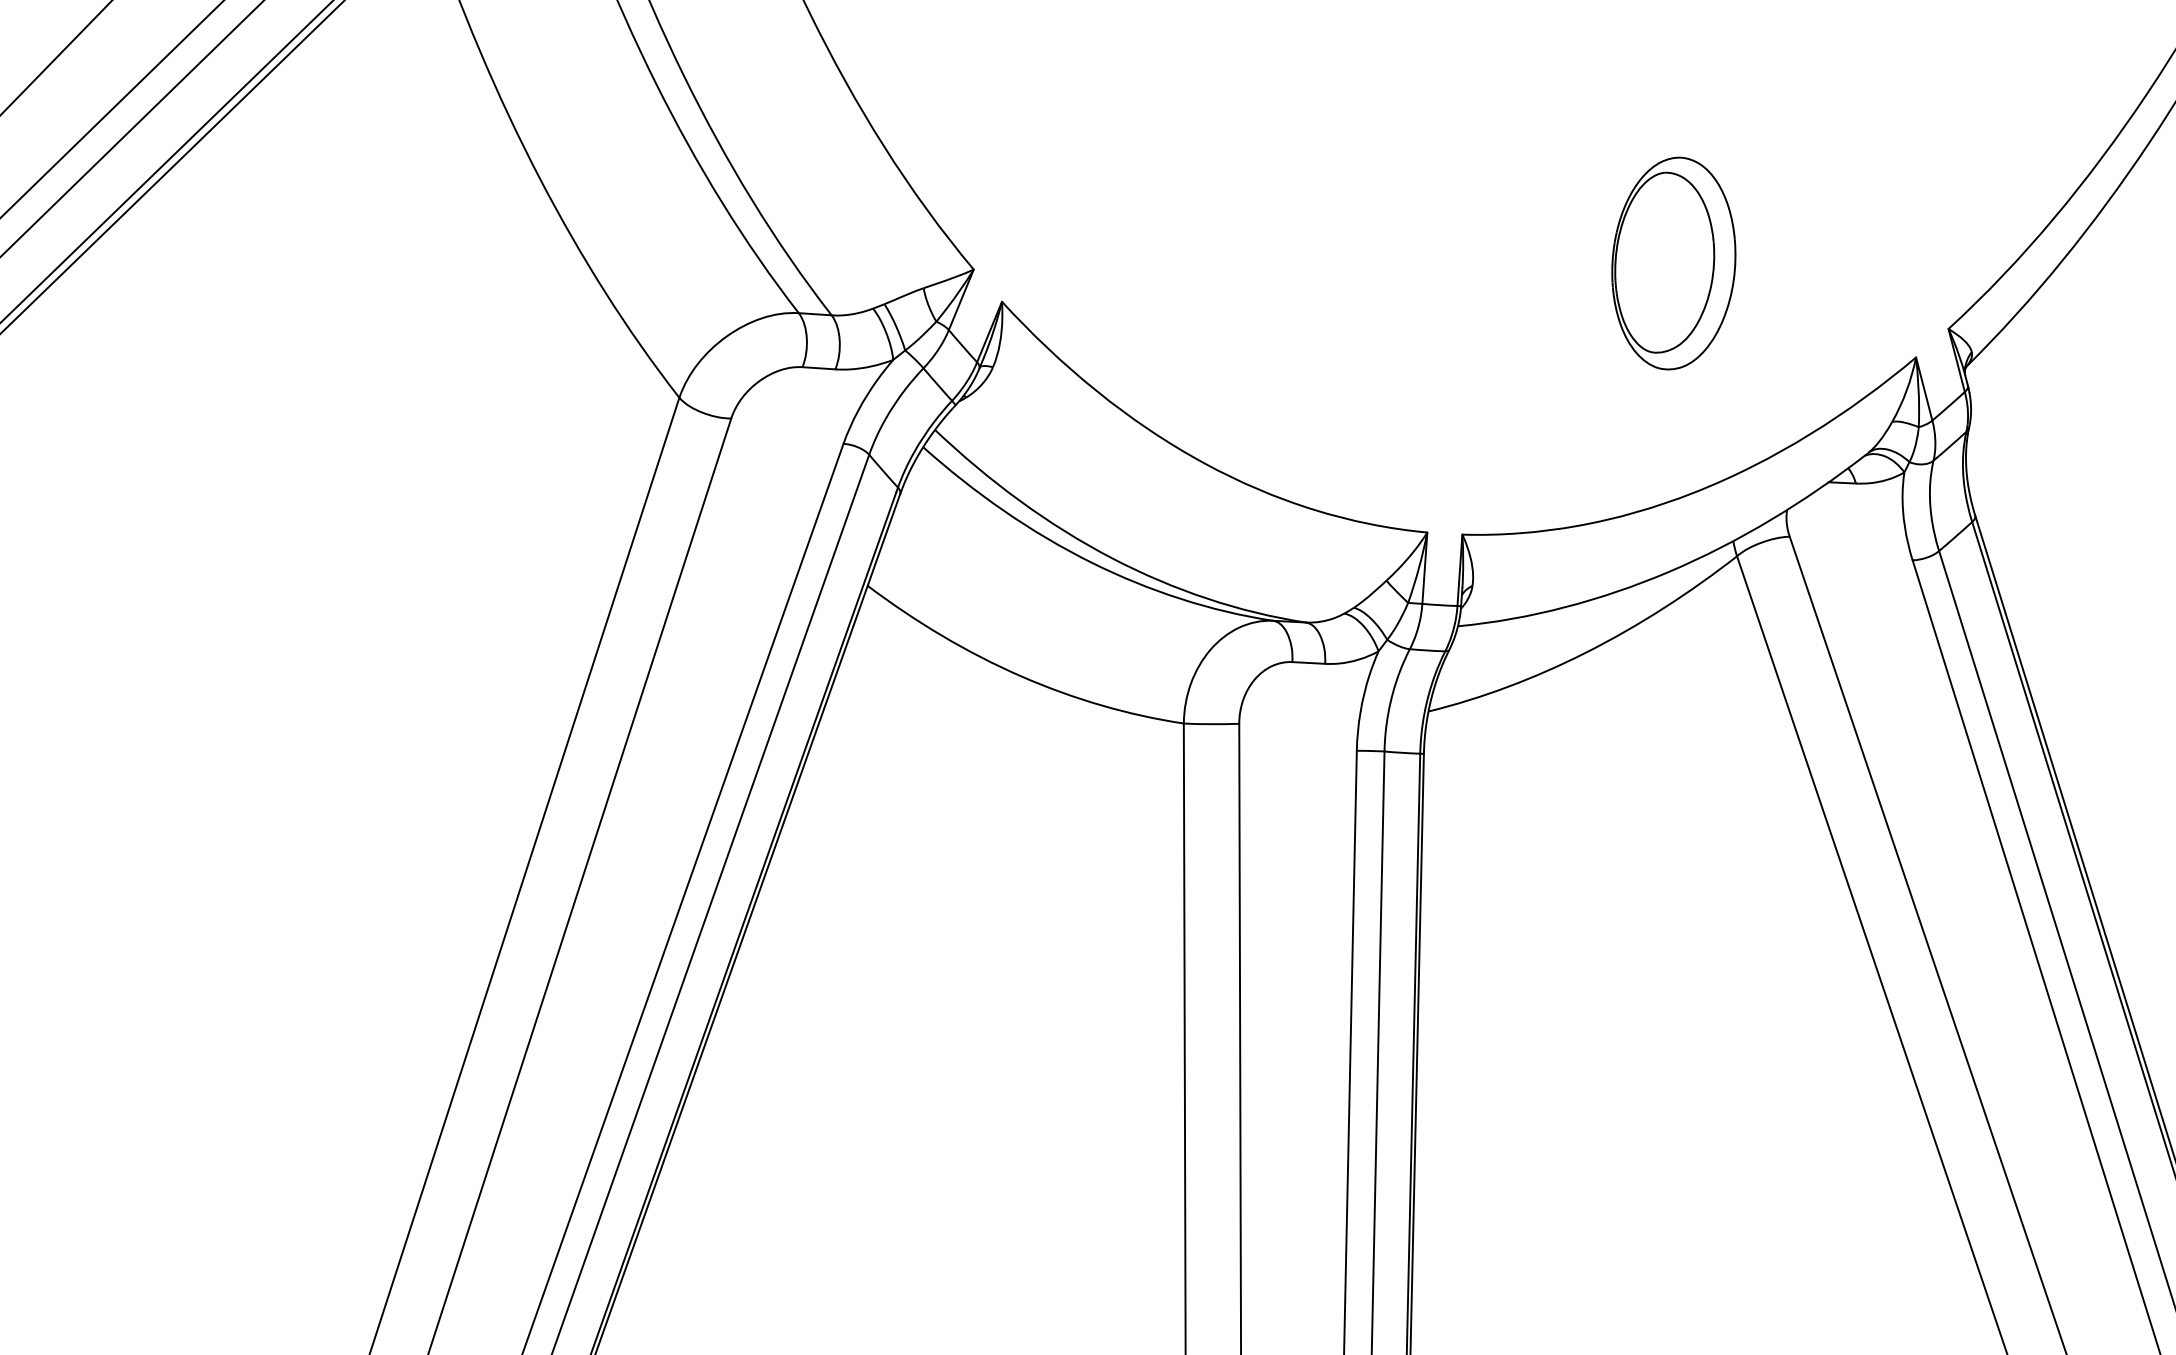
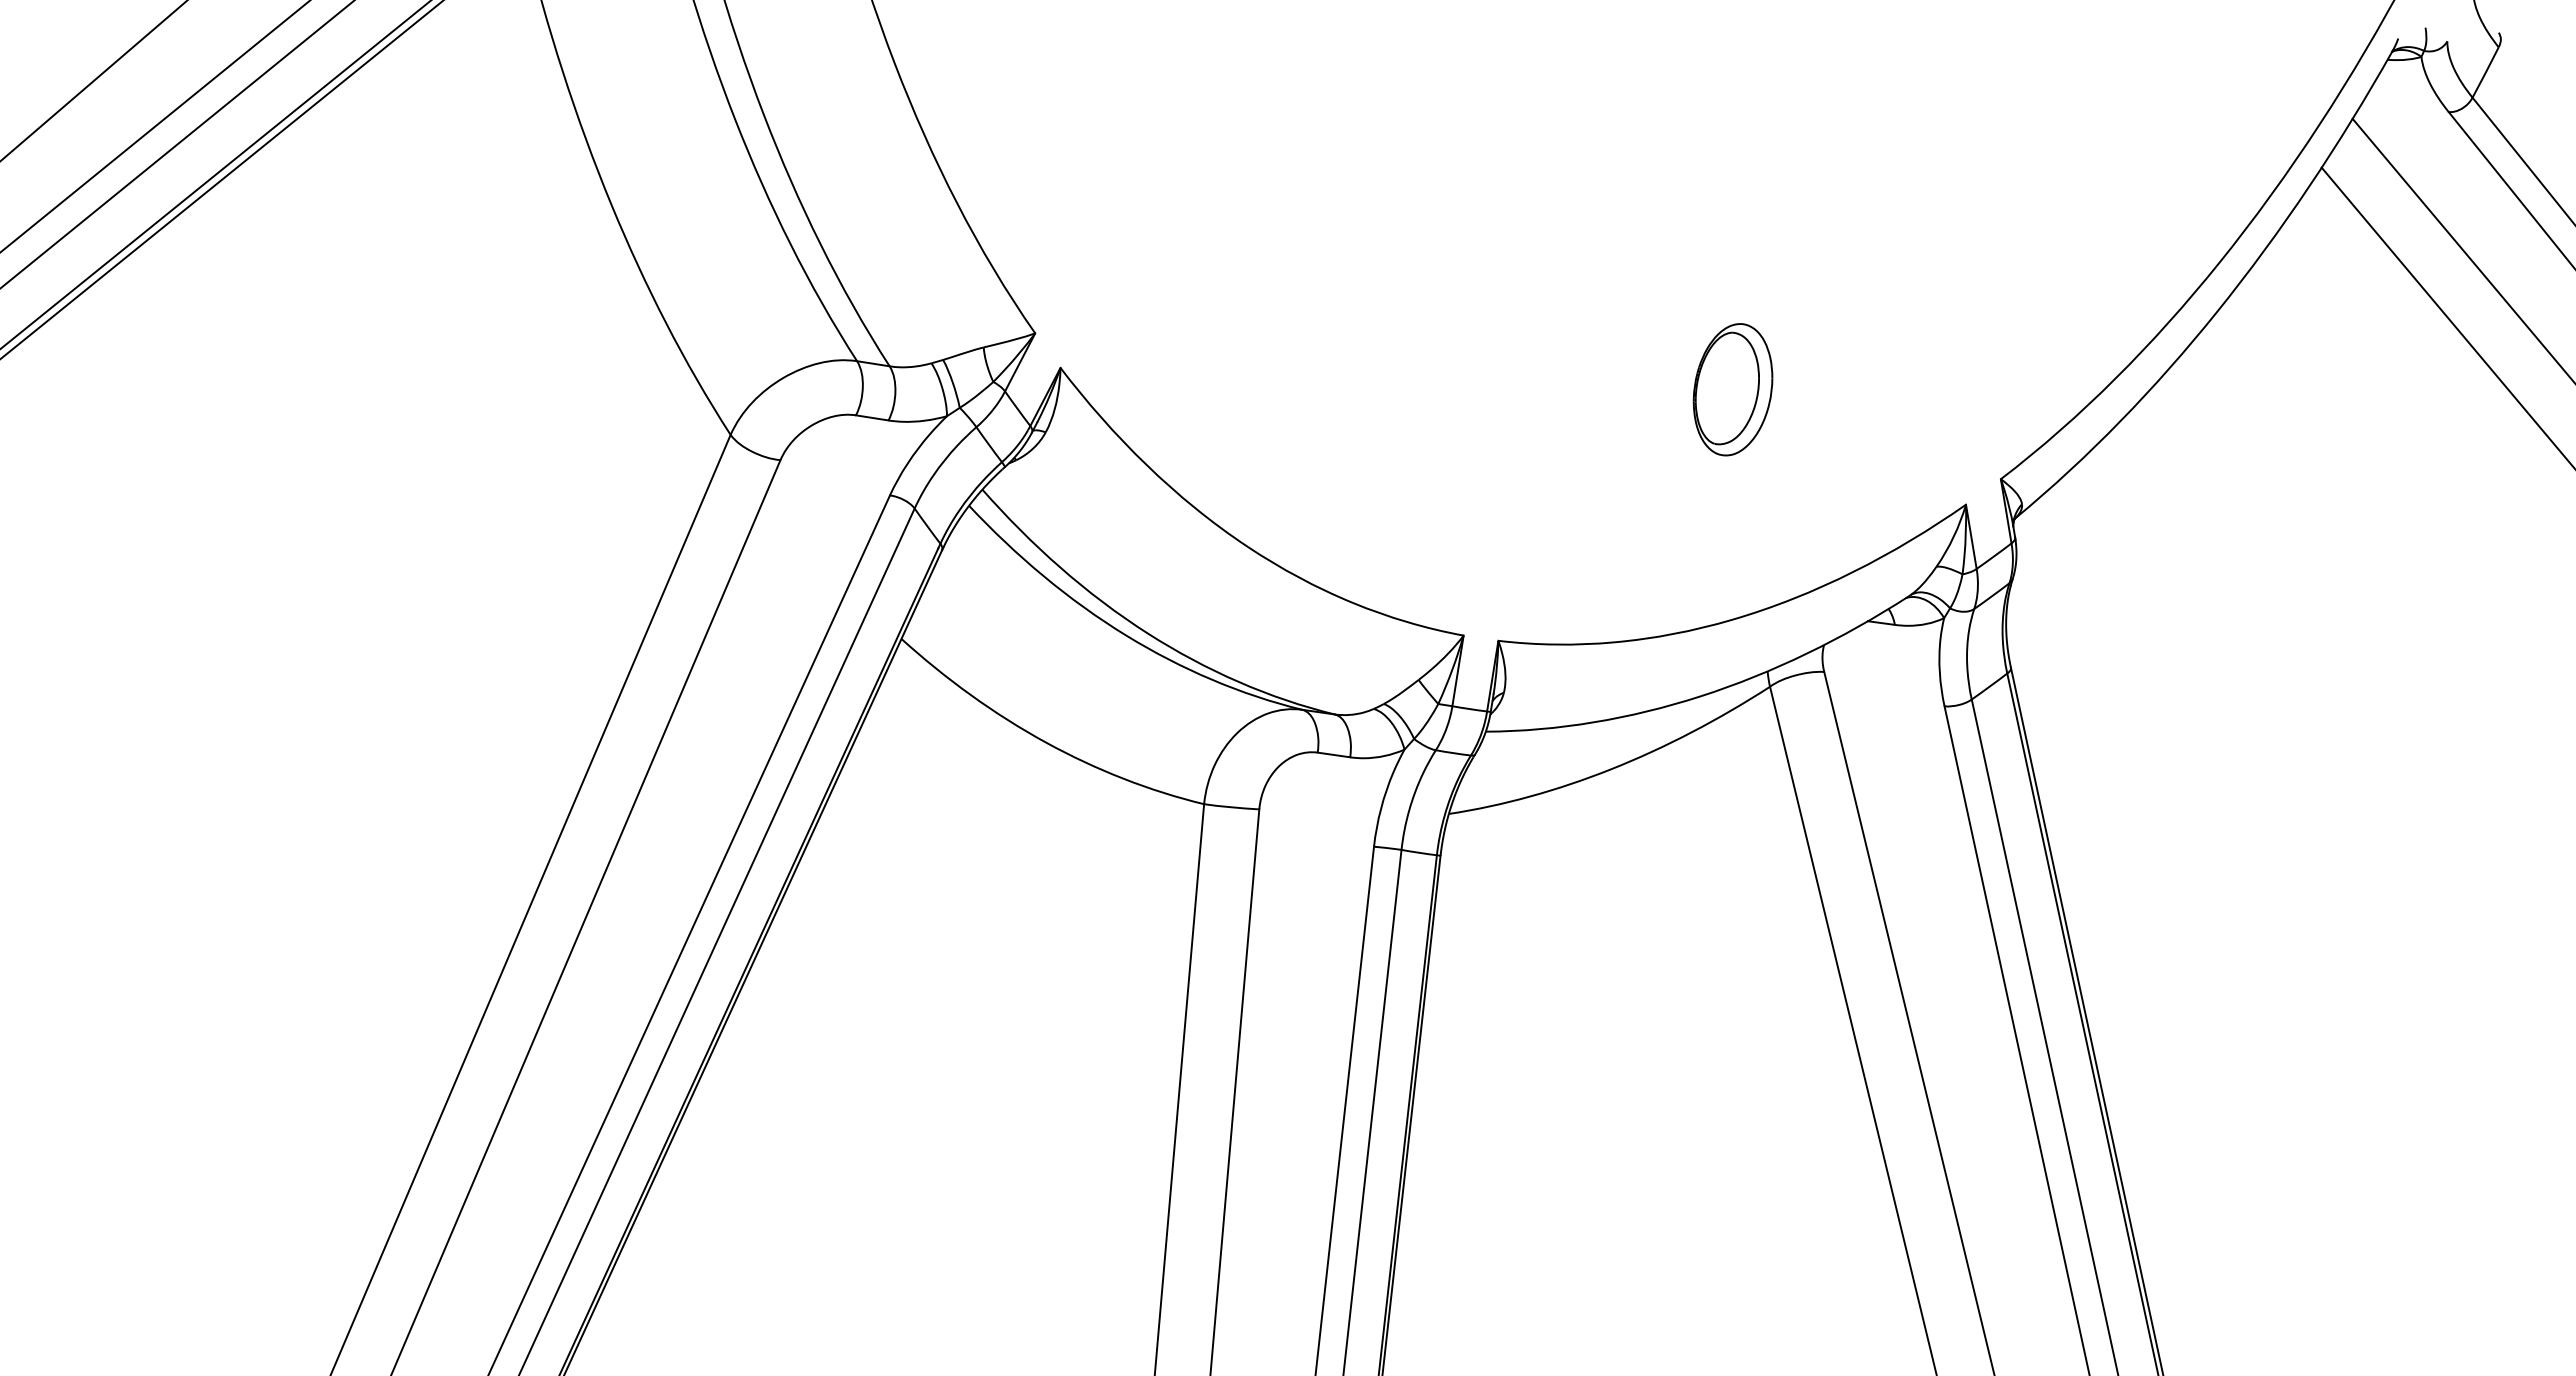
part: (1673, 263) -> (1732, 389), size x0.62

